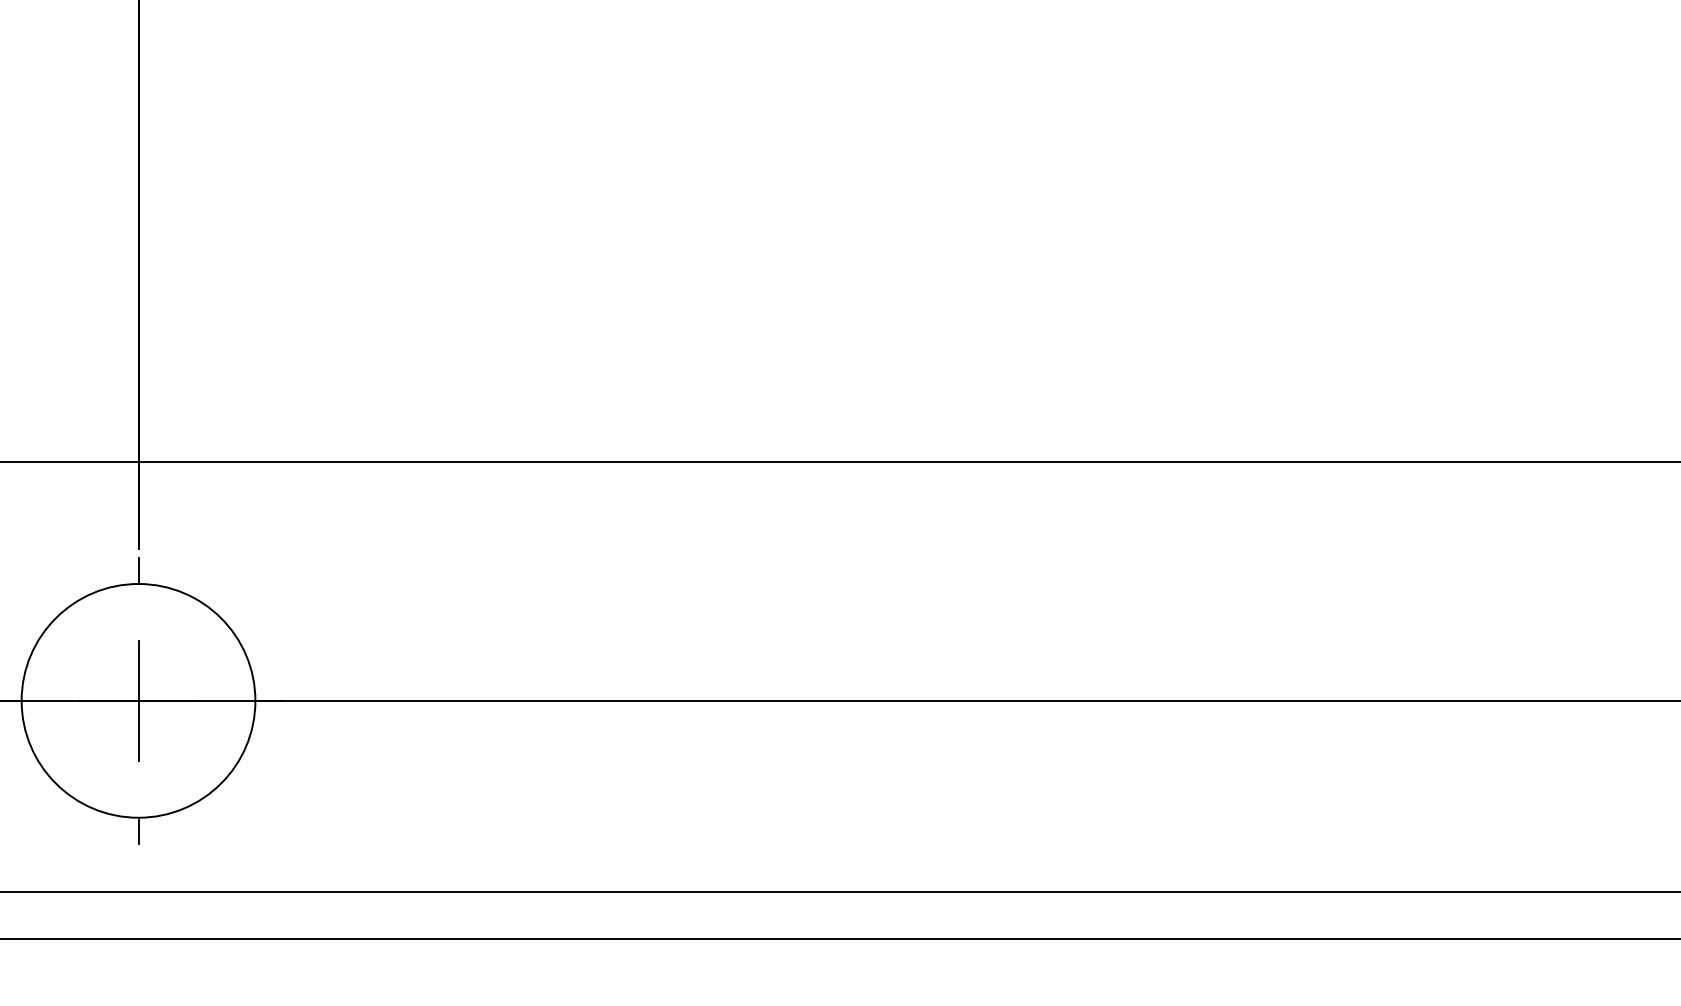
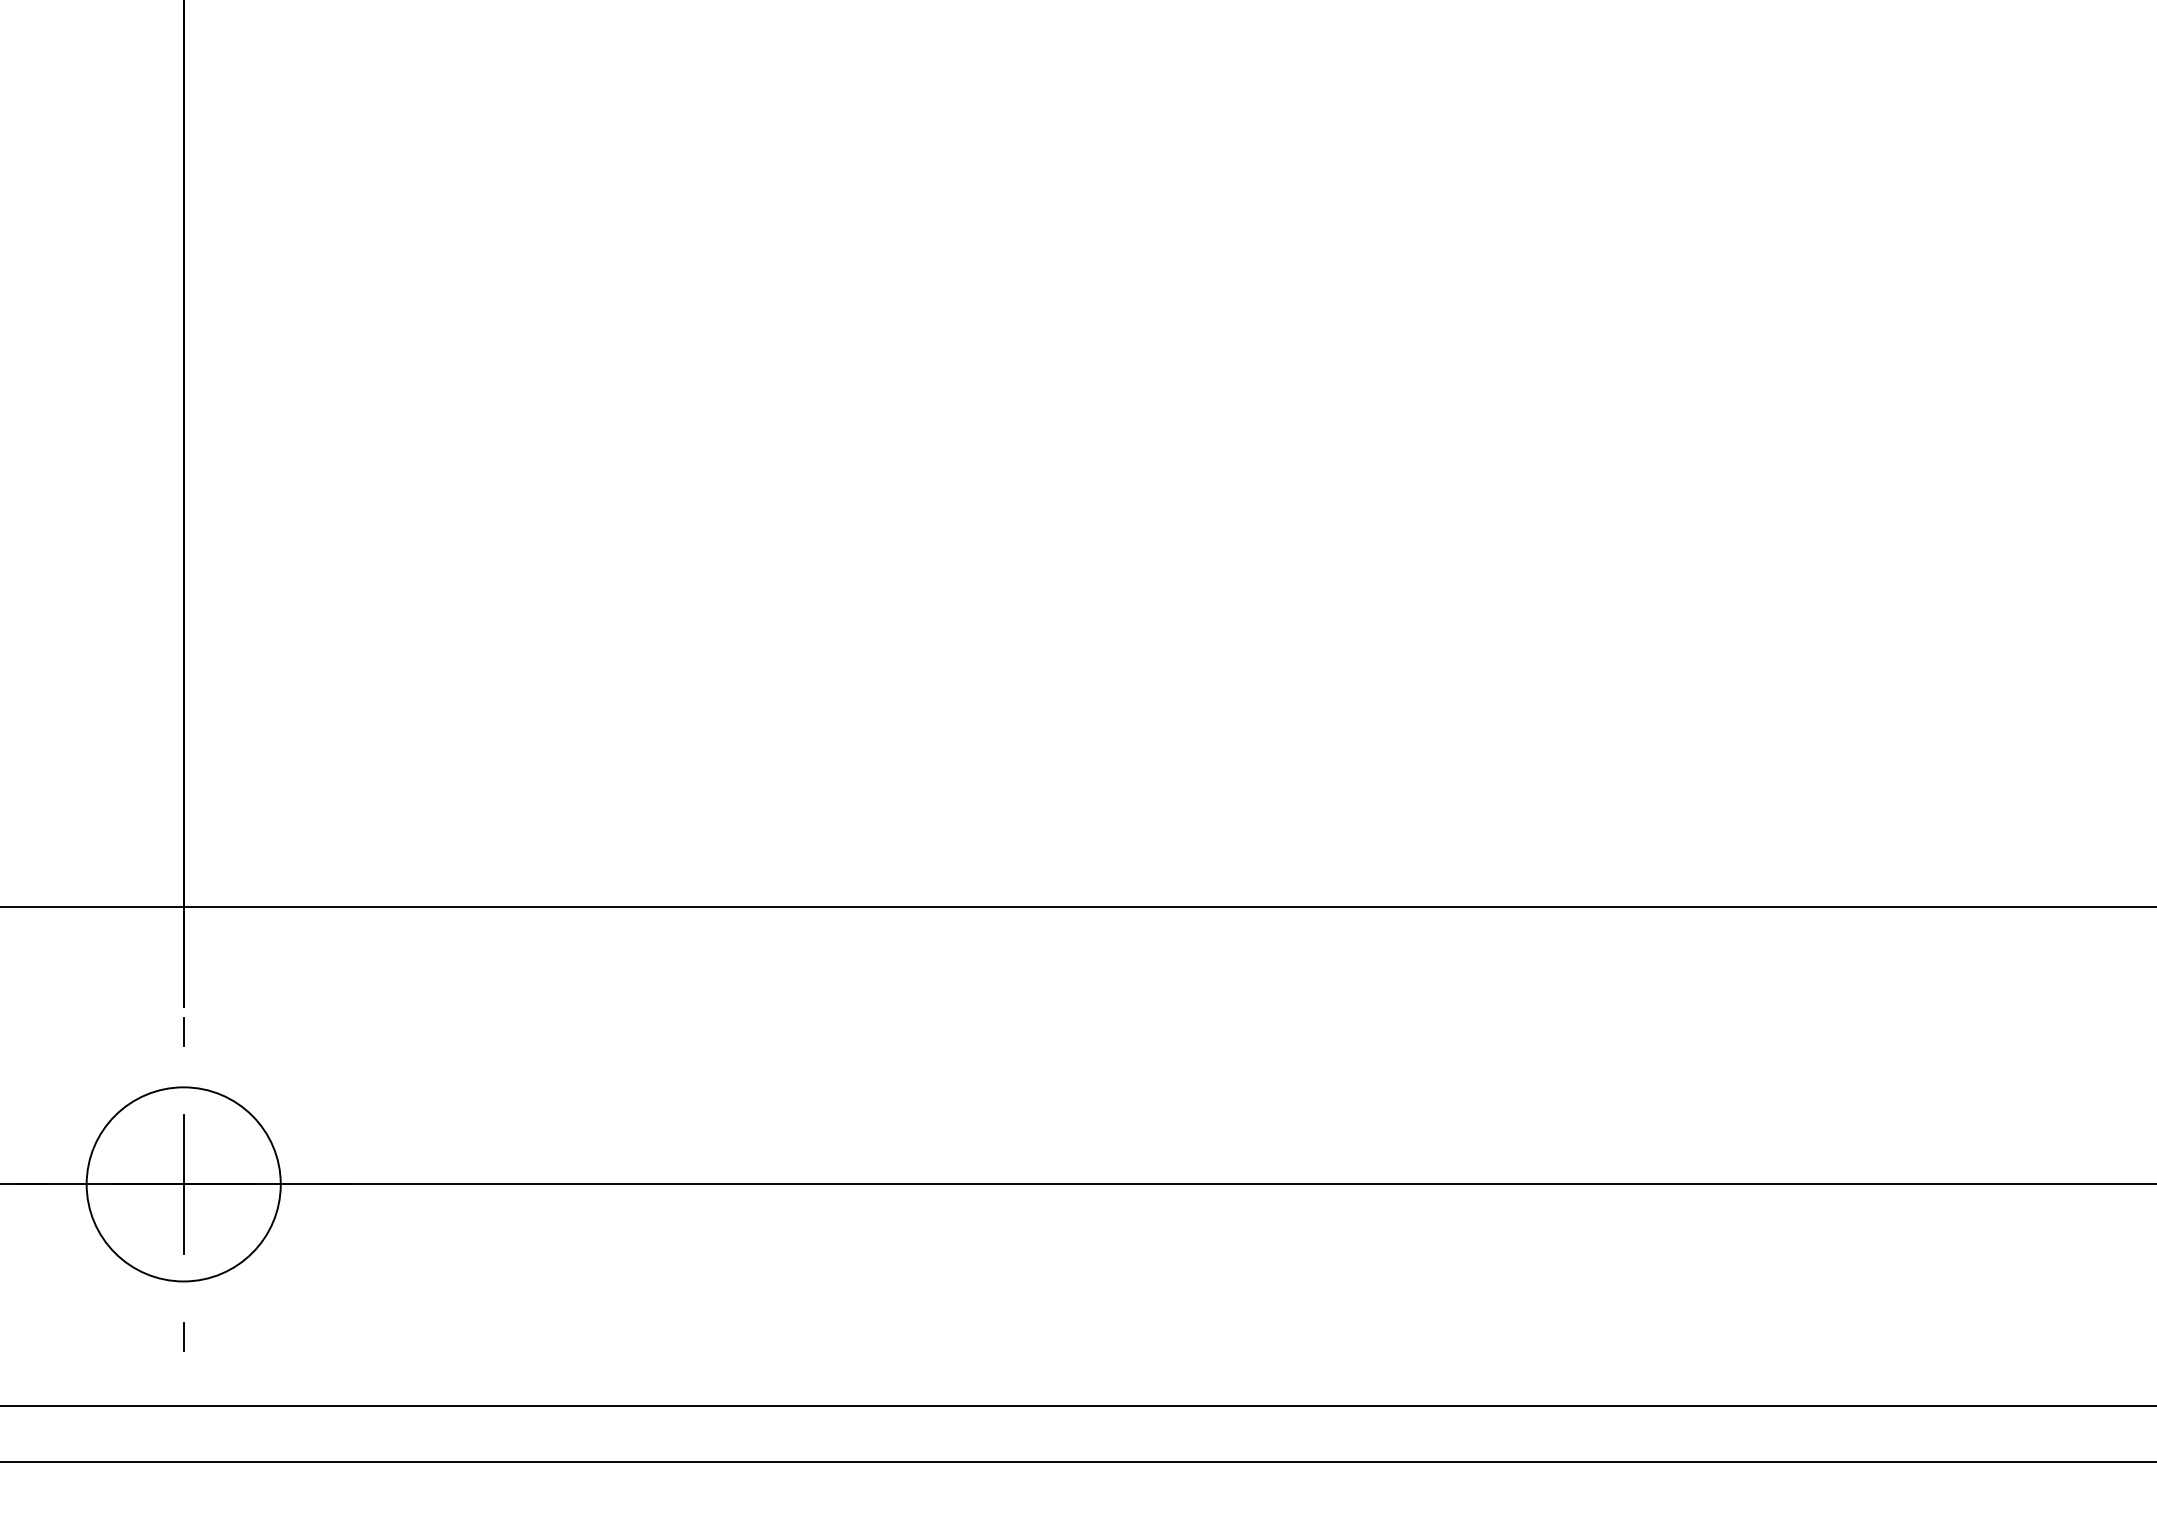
circle: (138, 700) -> (183, 1184), size x0.71

